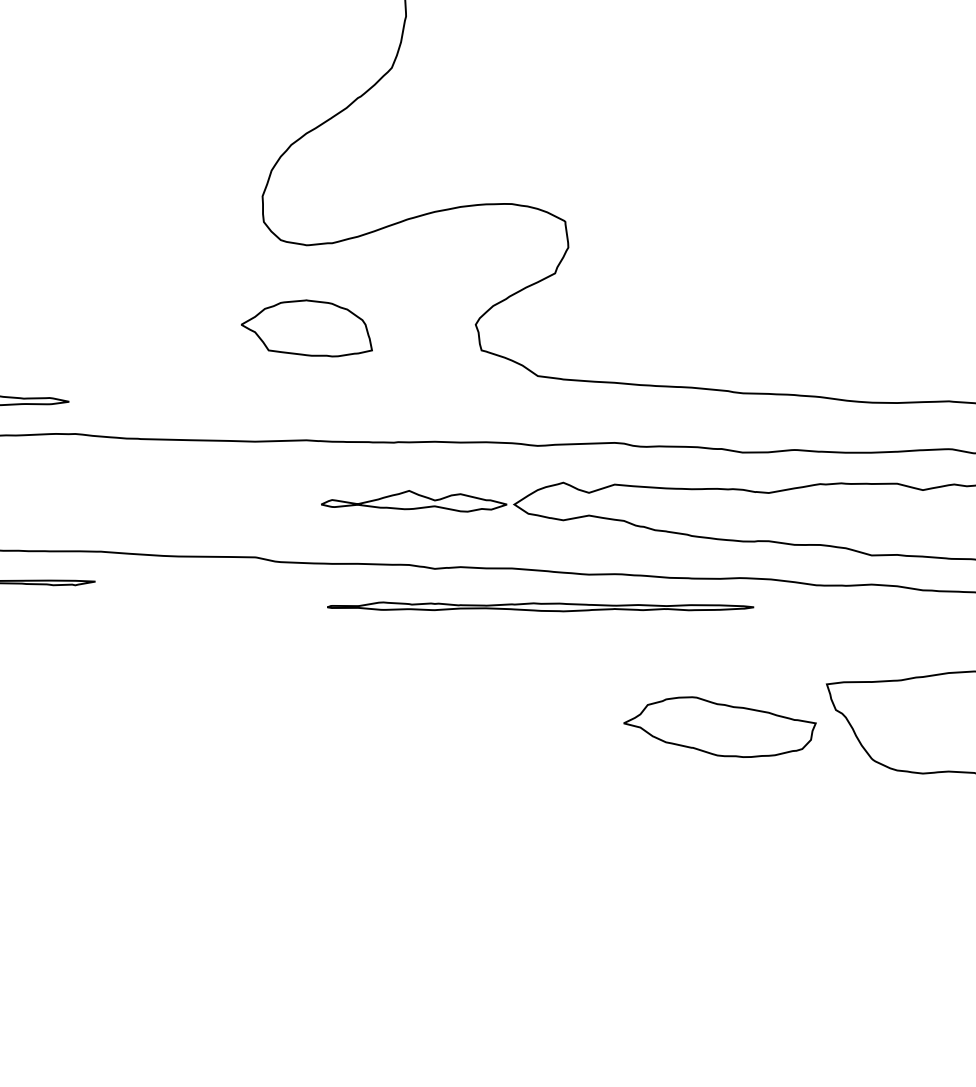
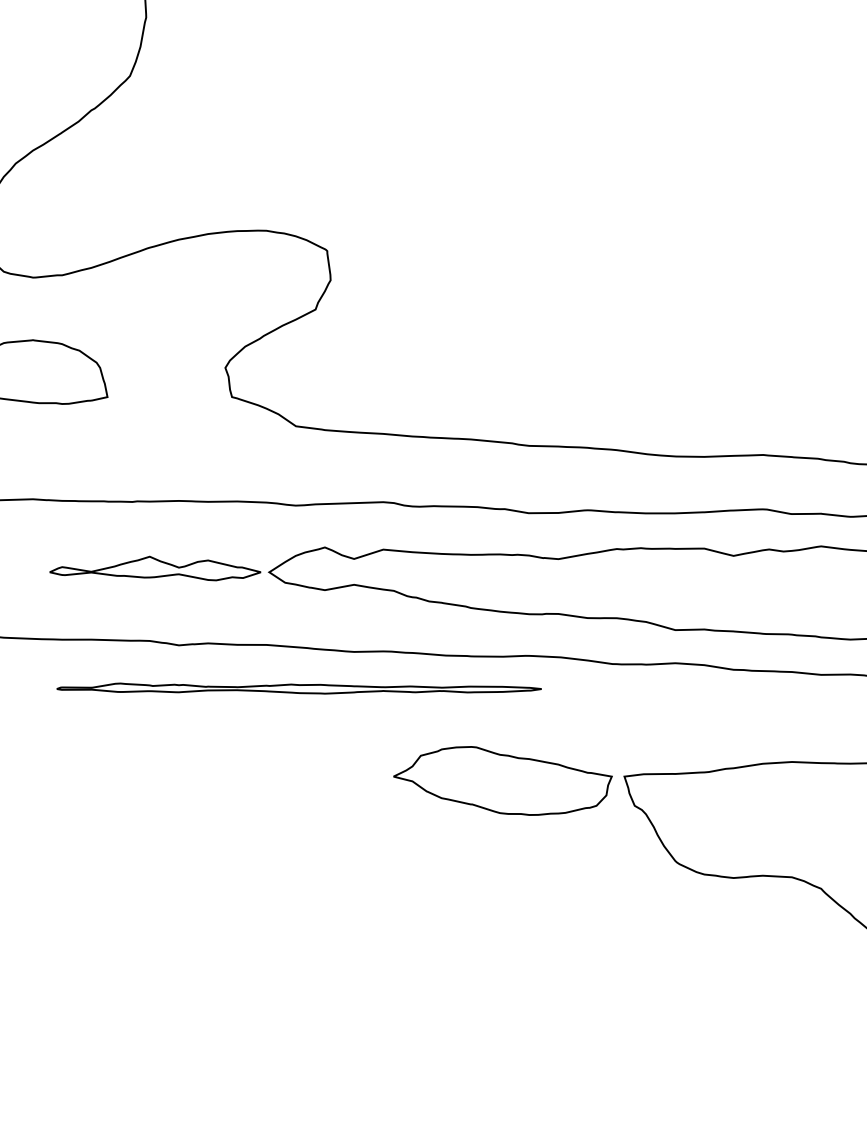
part: (719, 726) -> (502, 780), moved

